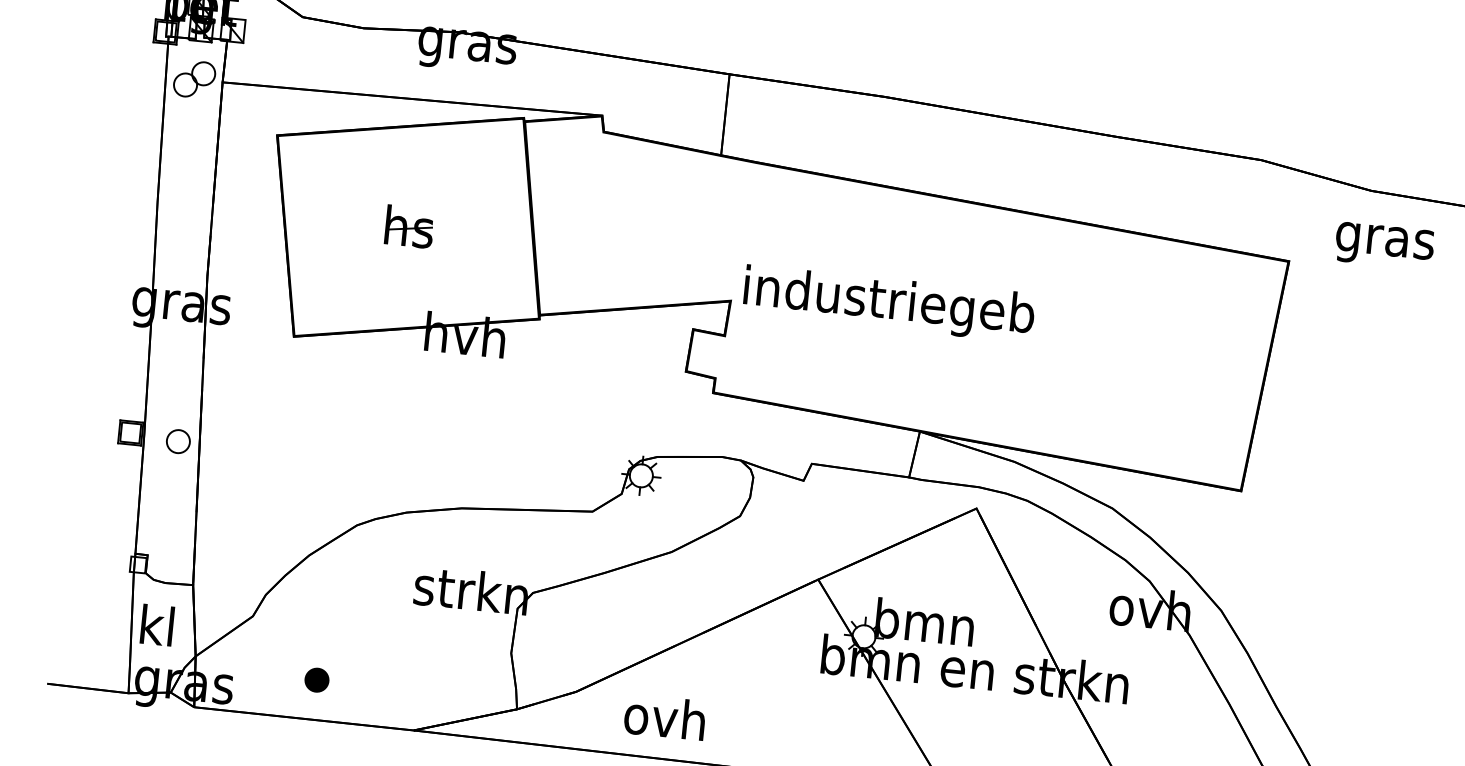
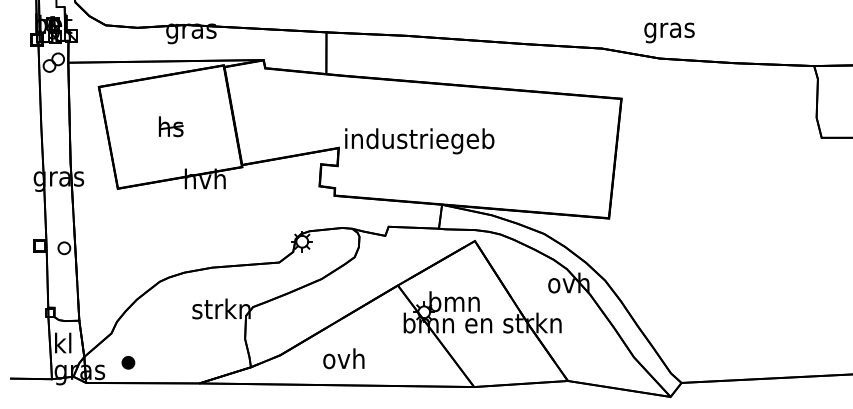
text: (1384, 245) -> (669, 32), moved
part: (317, 679) -> (128, 362), moved
text: (664, 716) -> (343, 358), moved

